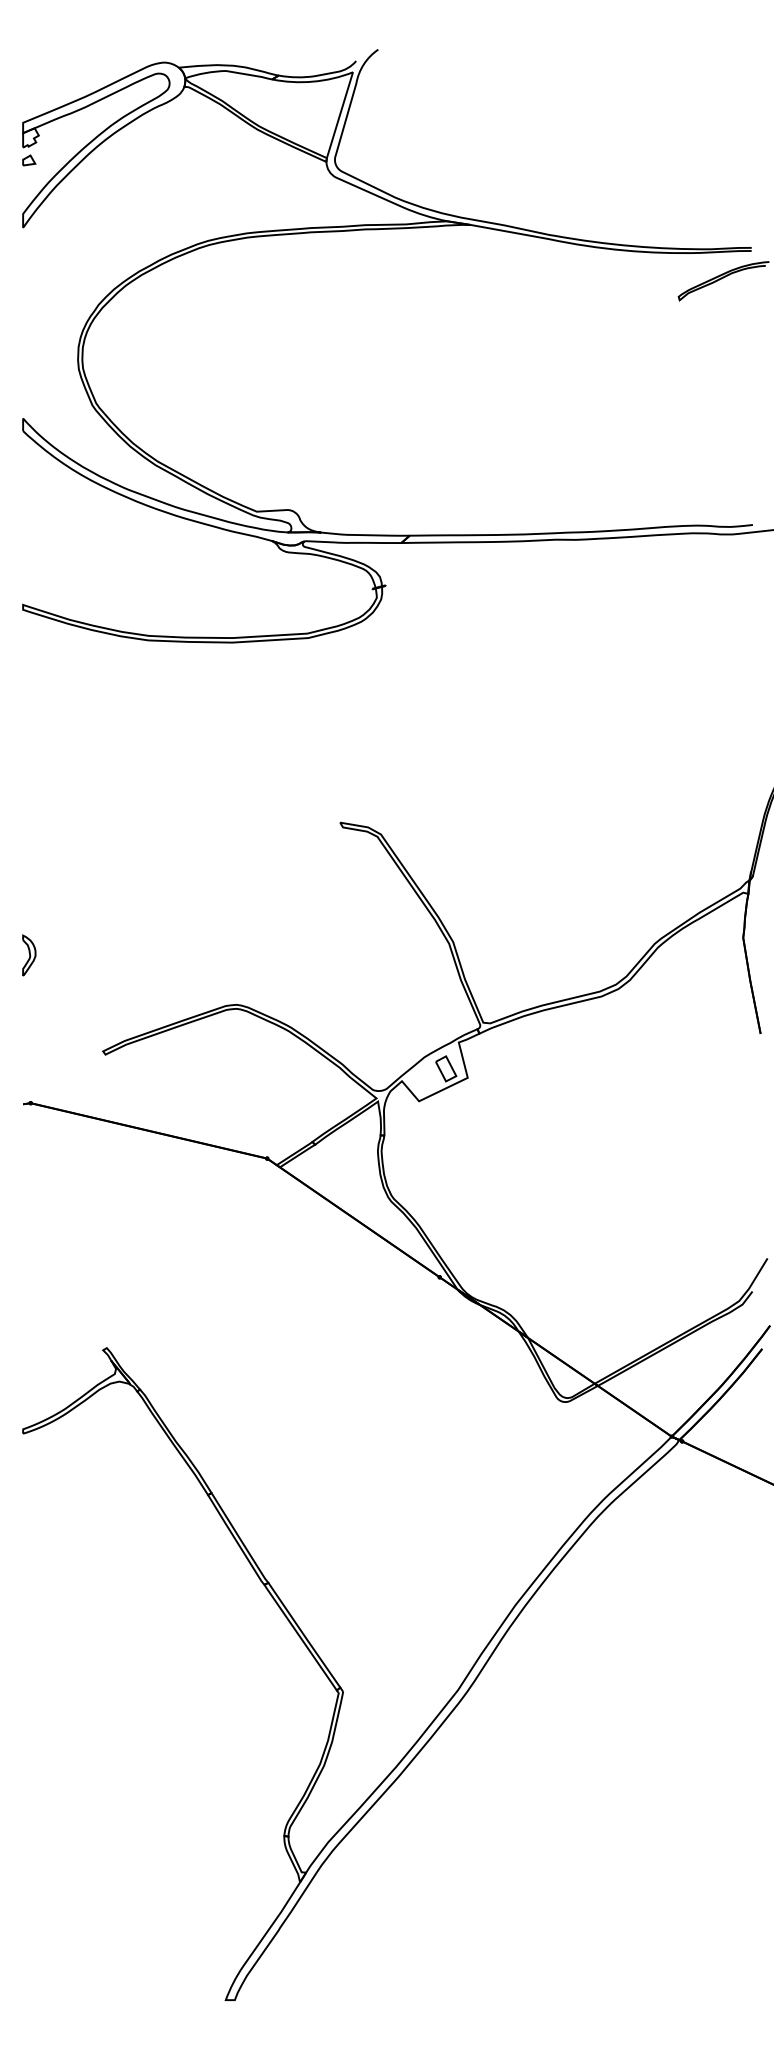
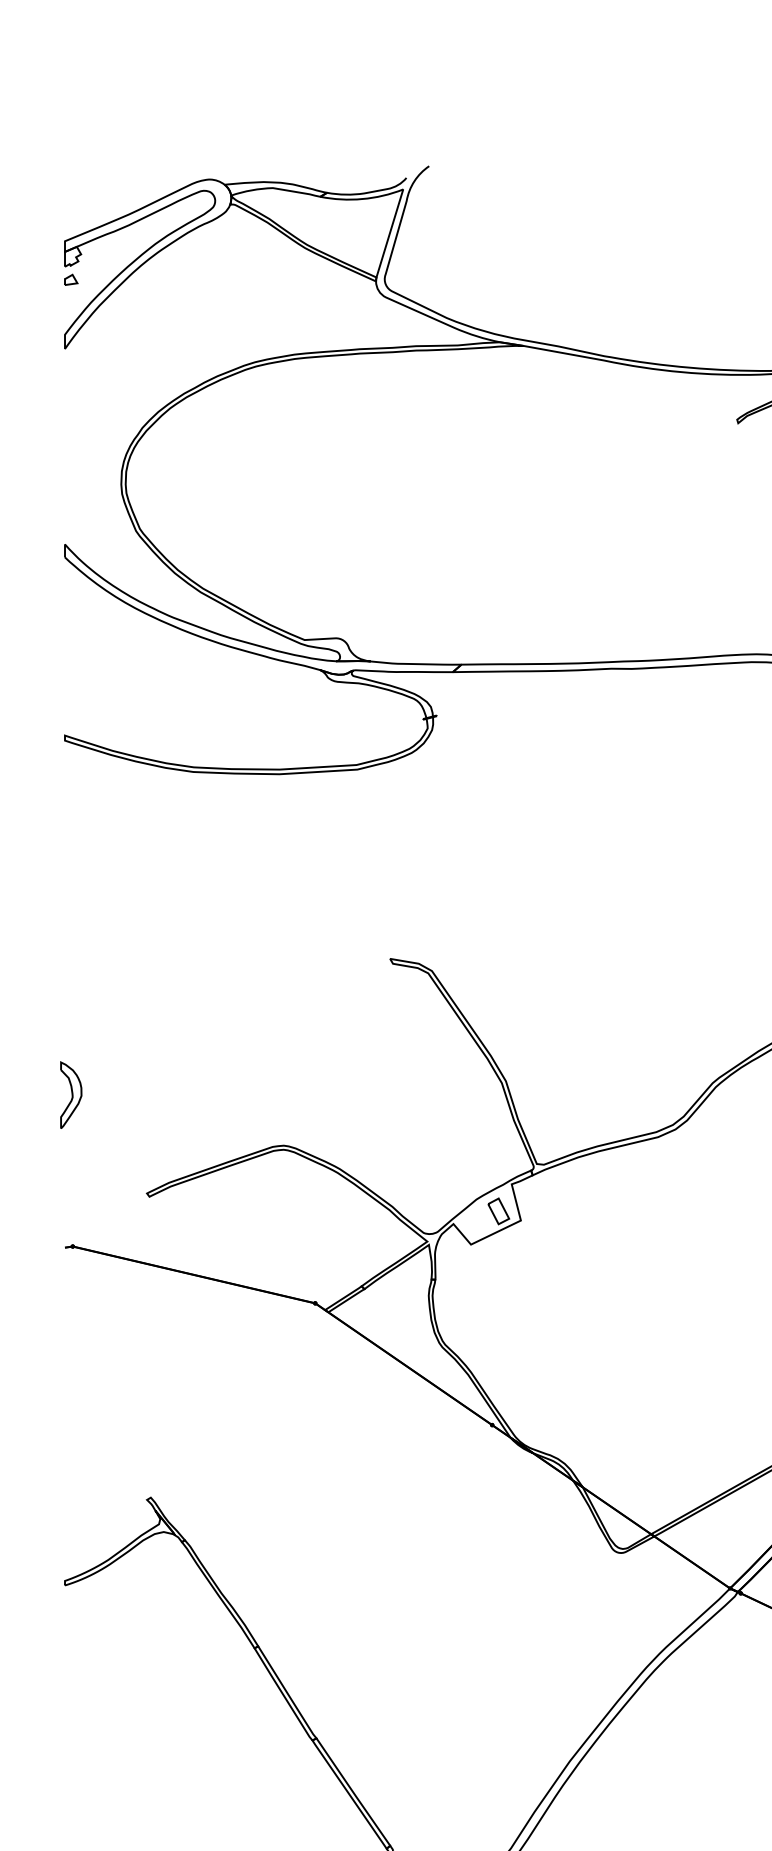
part: (29, 955) -> (71, 1095), size x1.6

